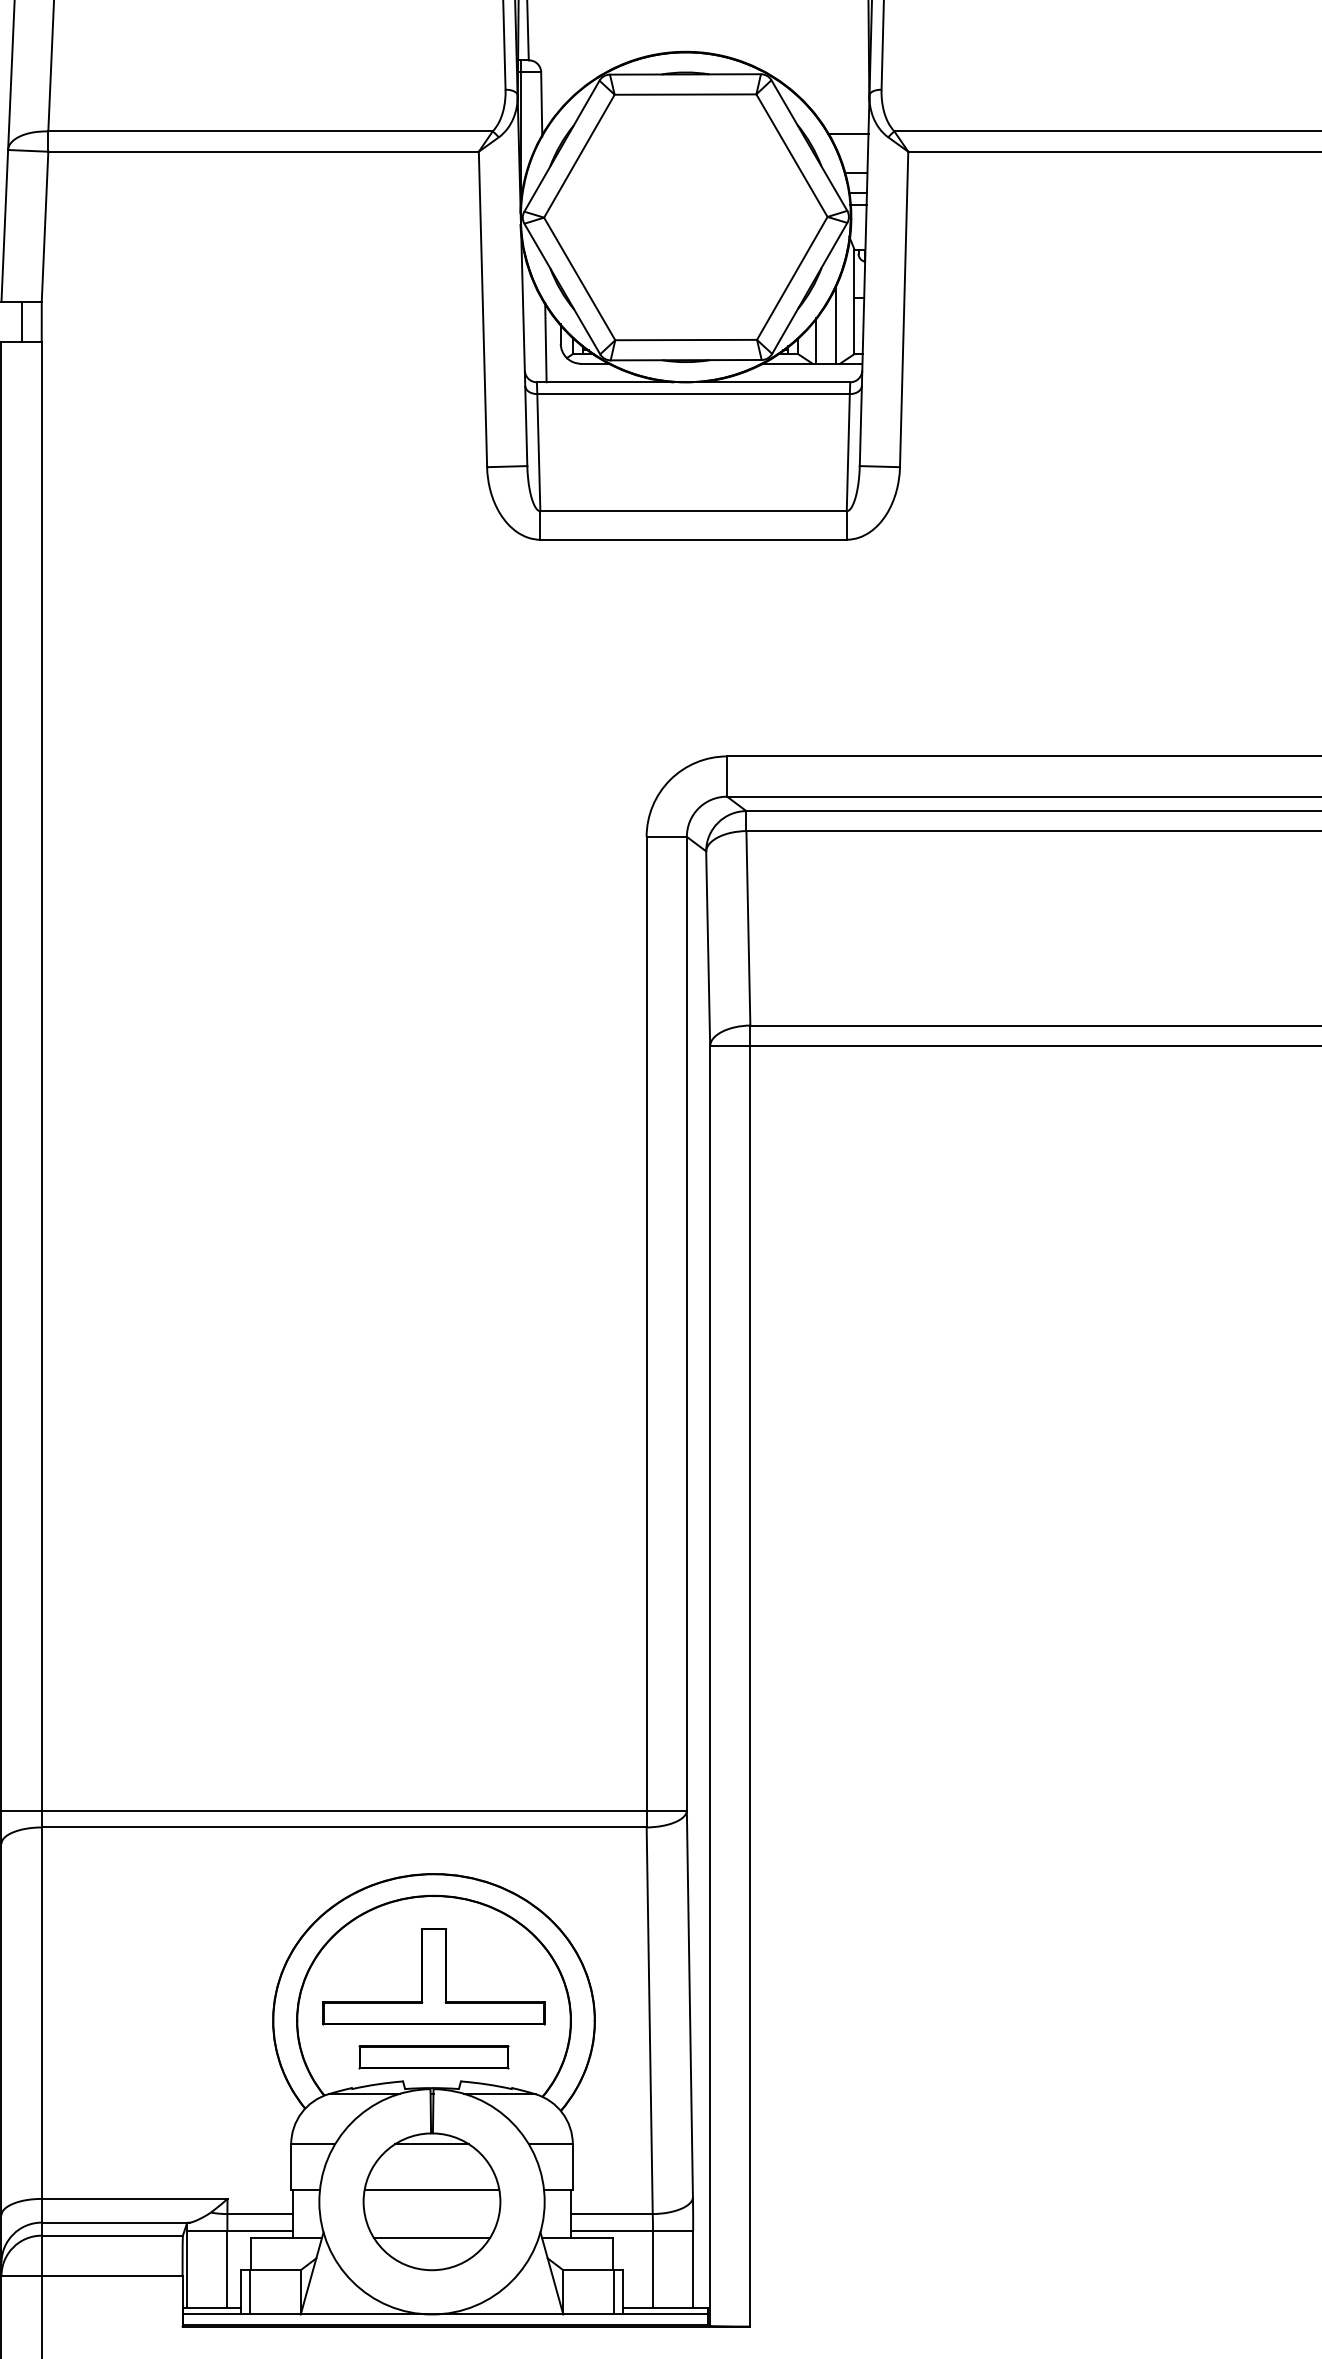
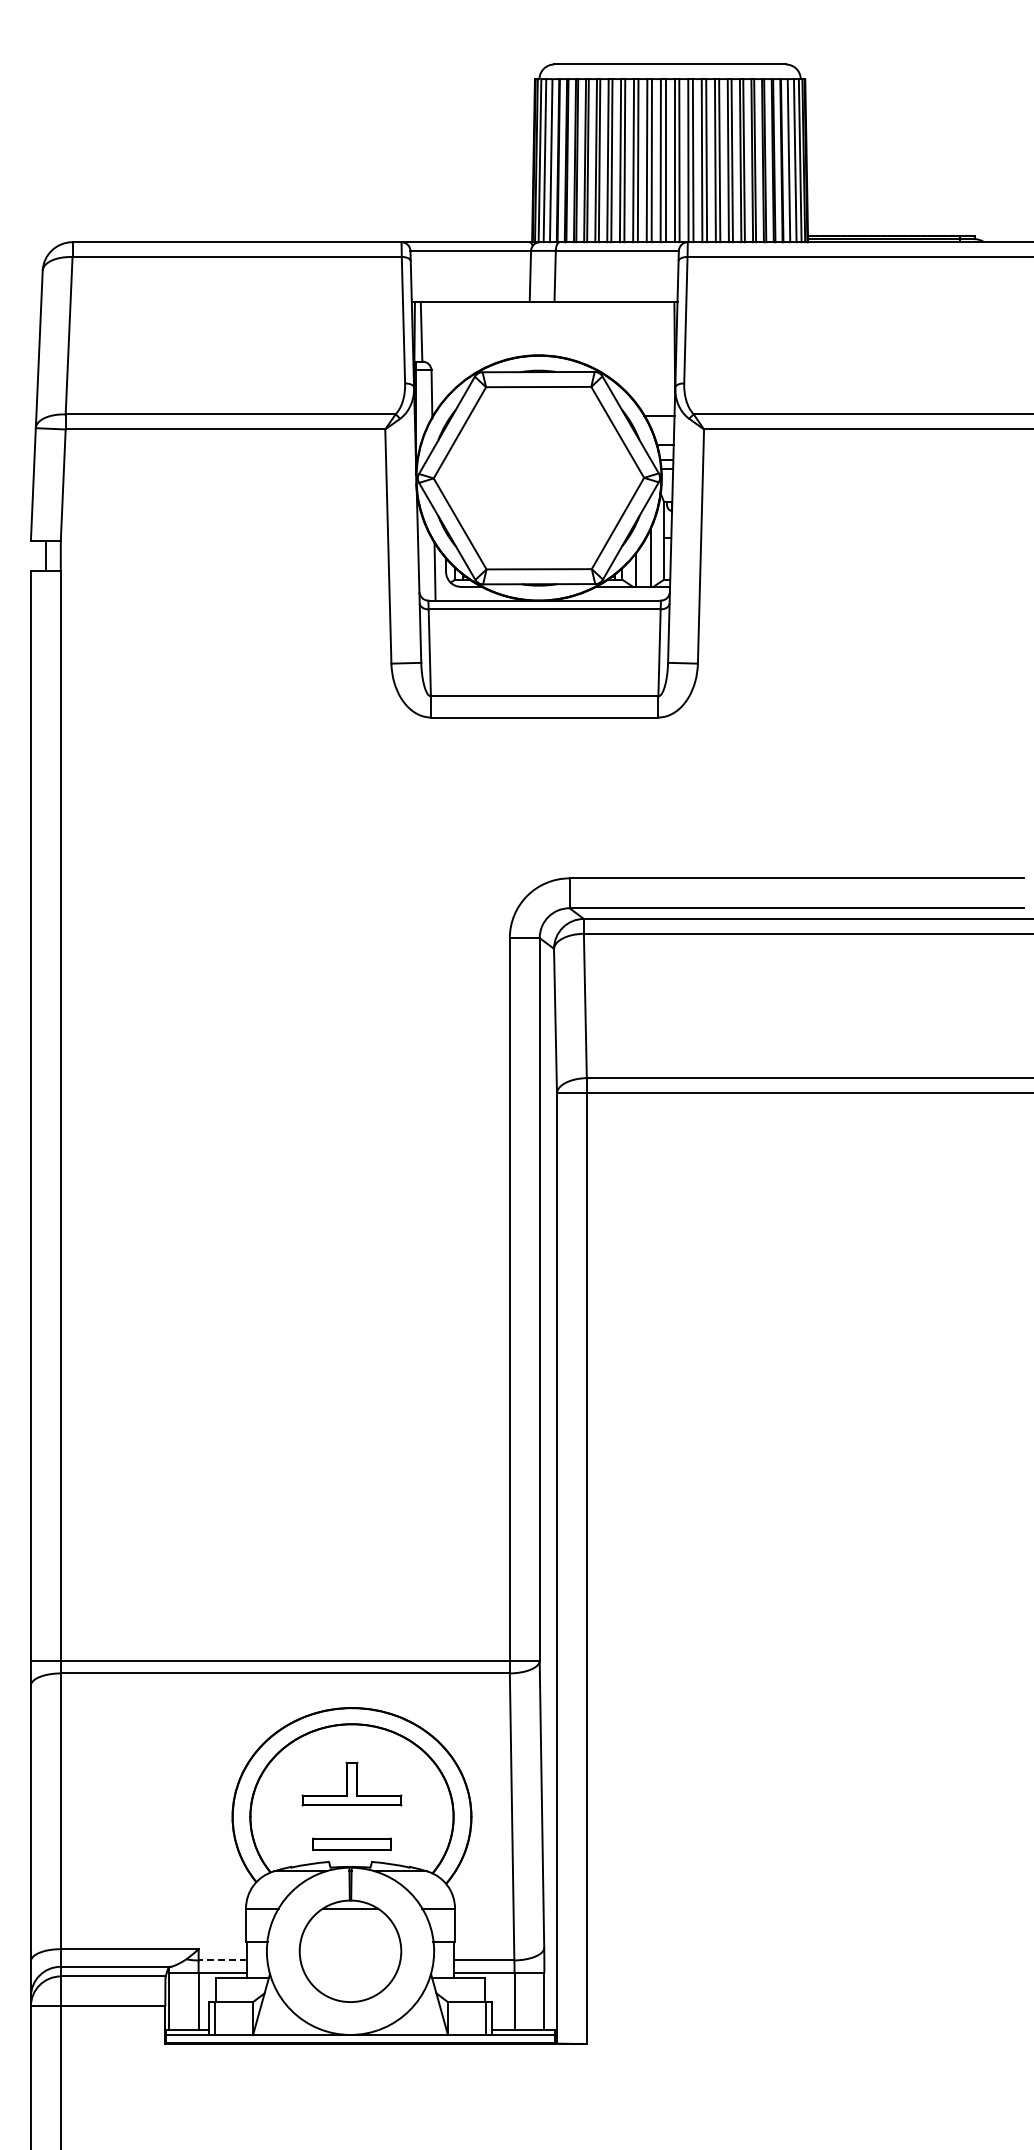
part: (433, 1975) -> (351, 1783), size x0.6
part: (433, 2057) -> (351, 1844), size x0.7
line: (431, 2189) -> (350, 1942), removed
line: (259, 2214) -> (222, 1960), solid -> dashed
line: (431, 2238) -> (350, 1978), removed

